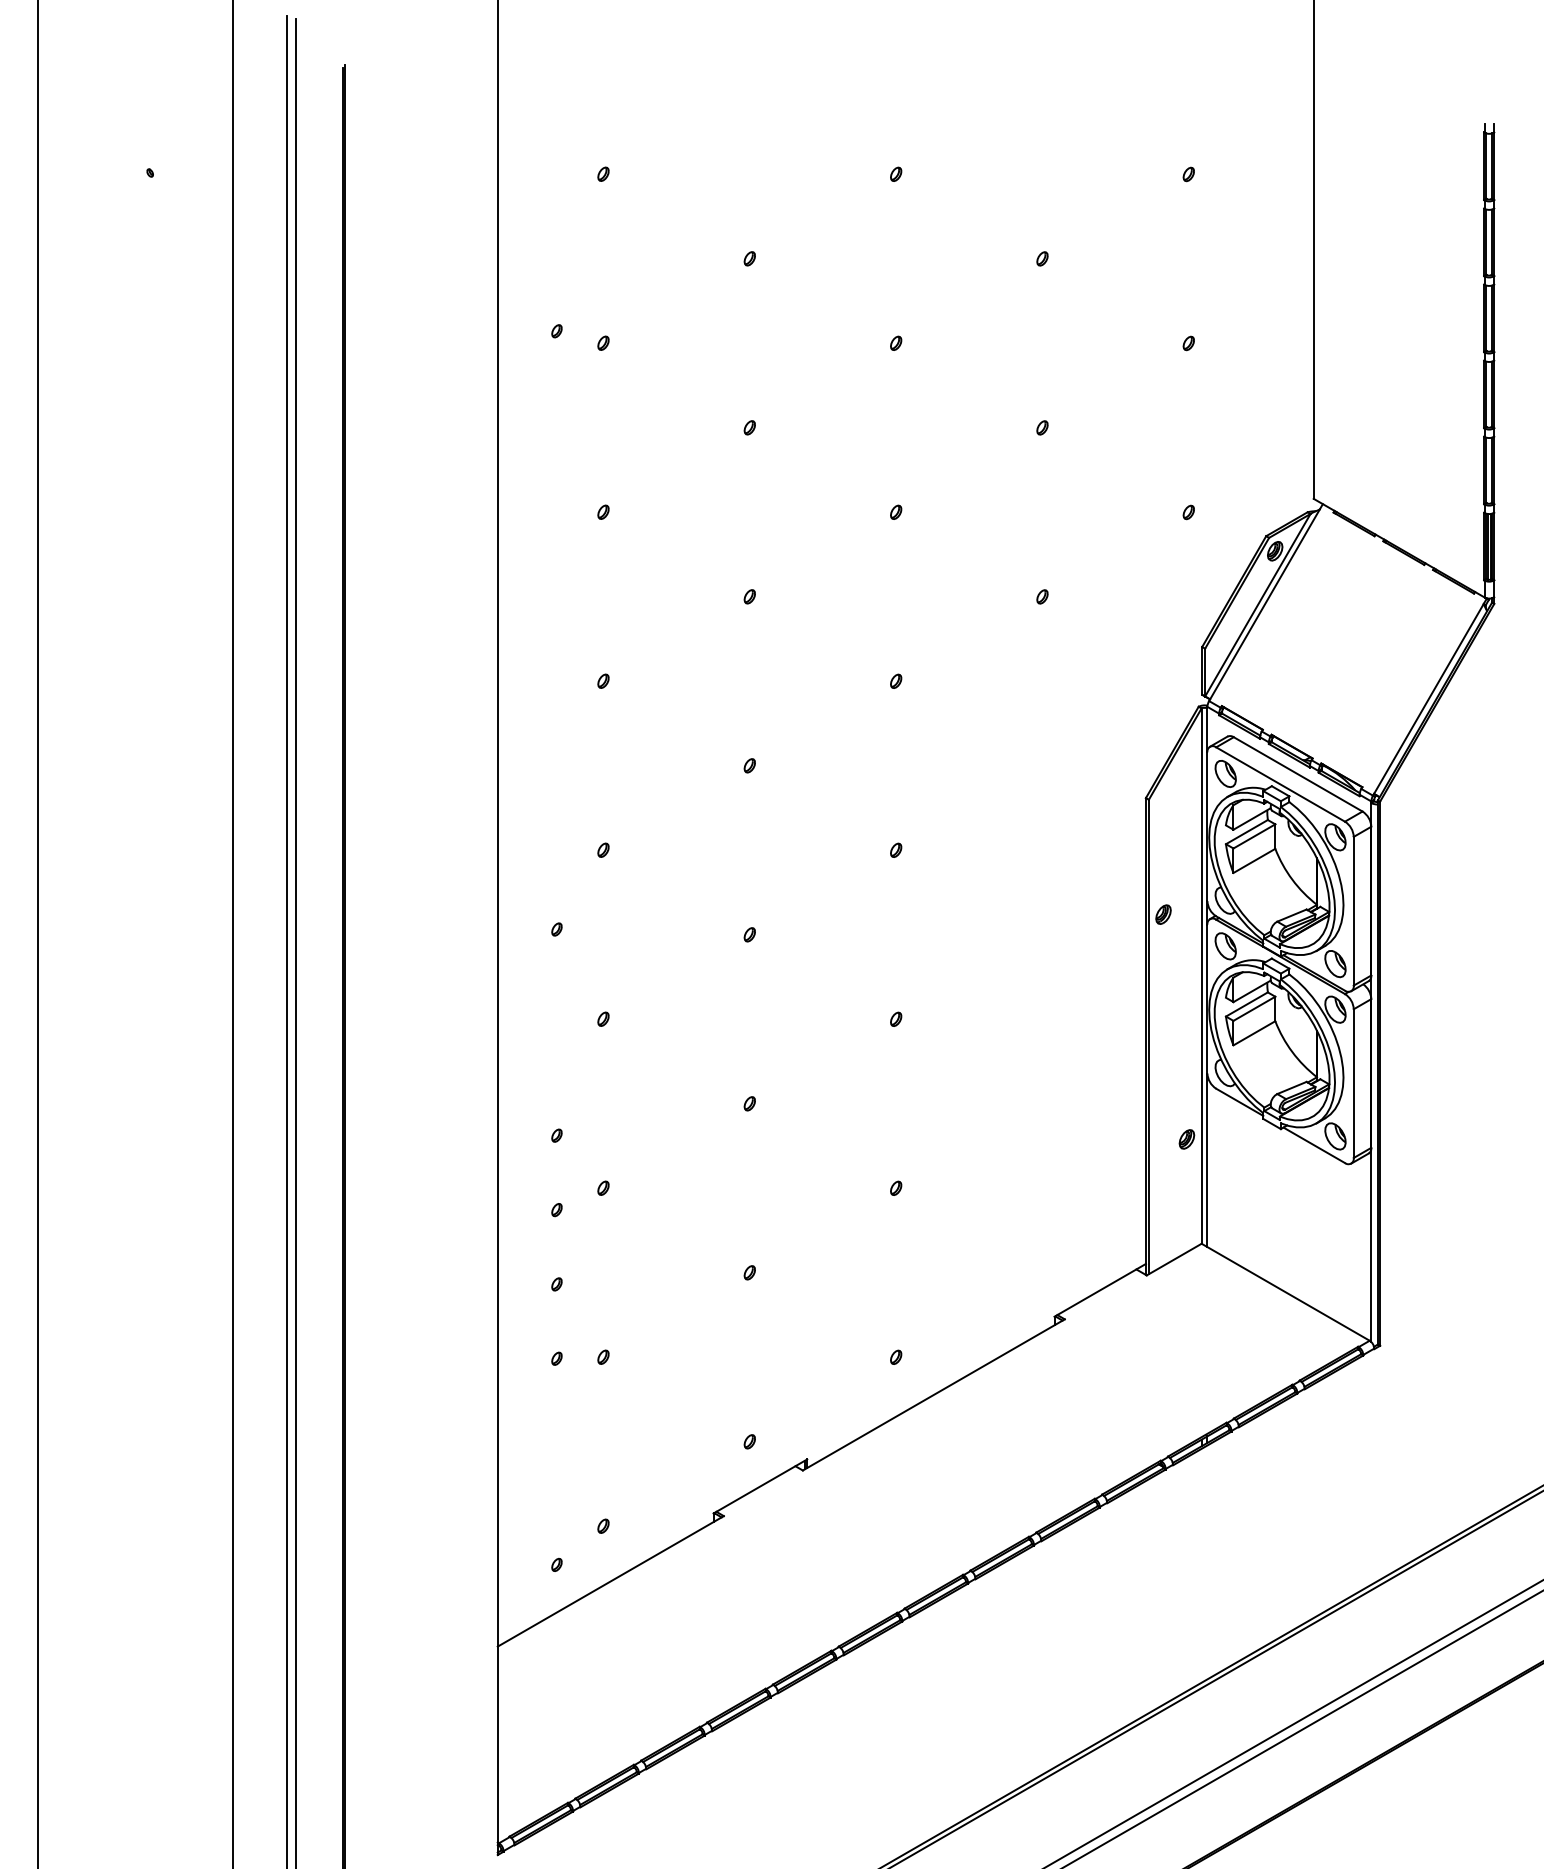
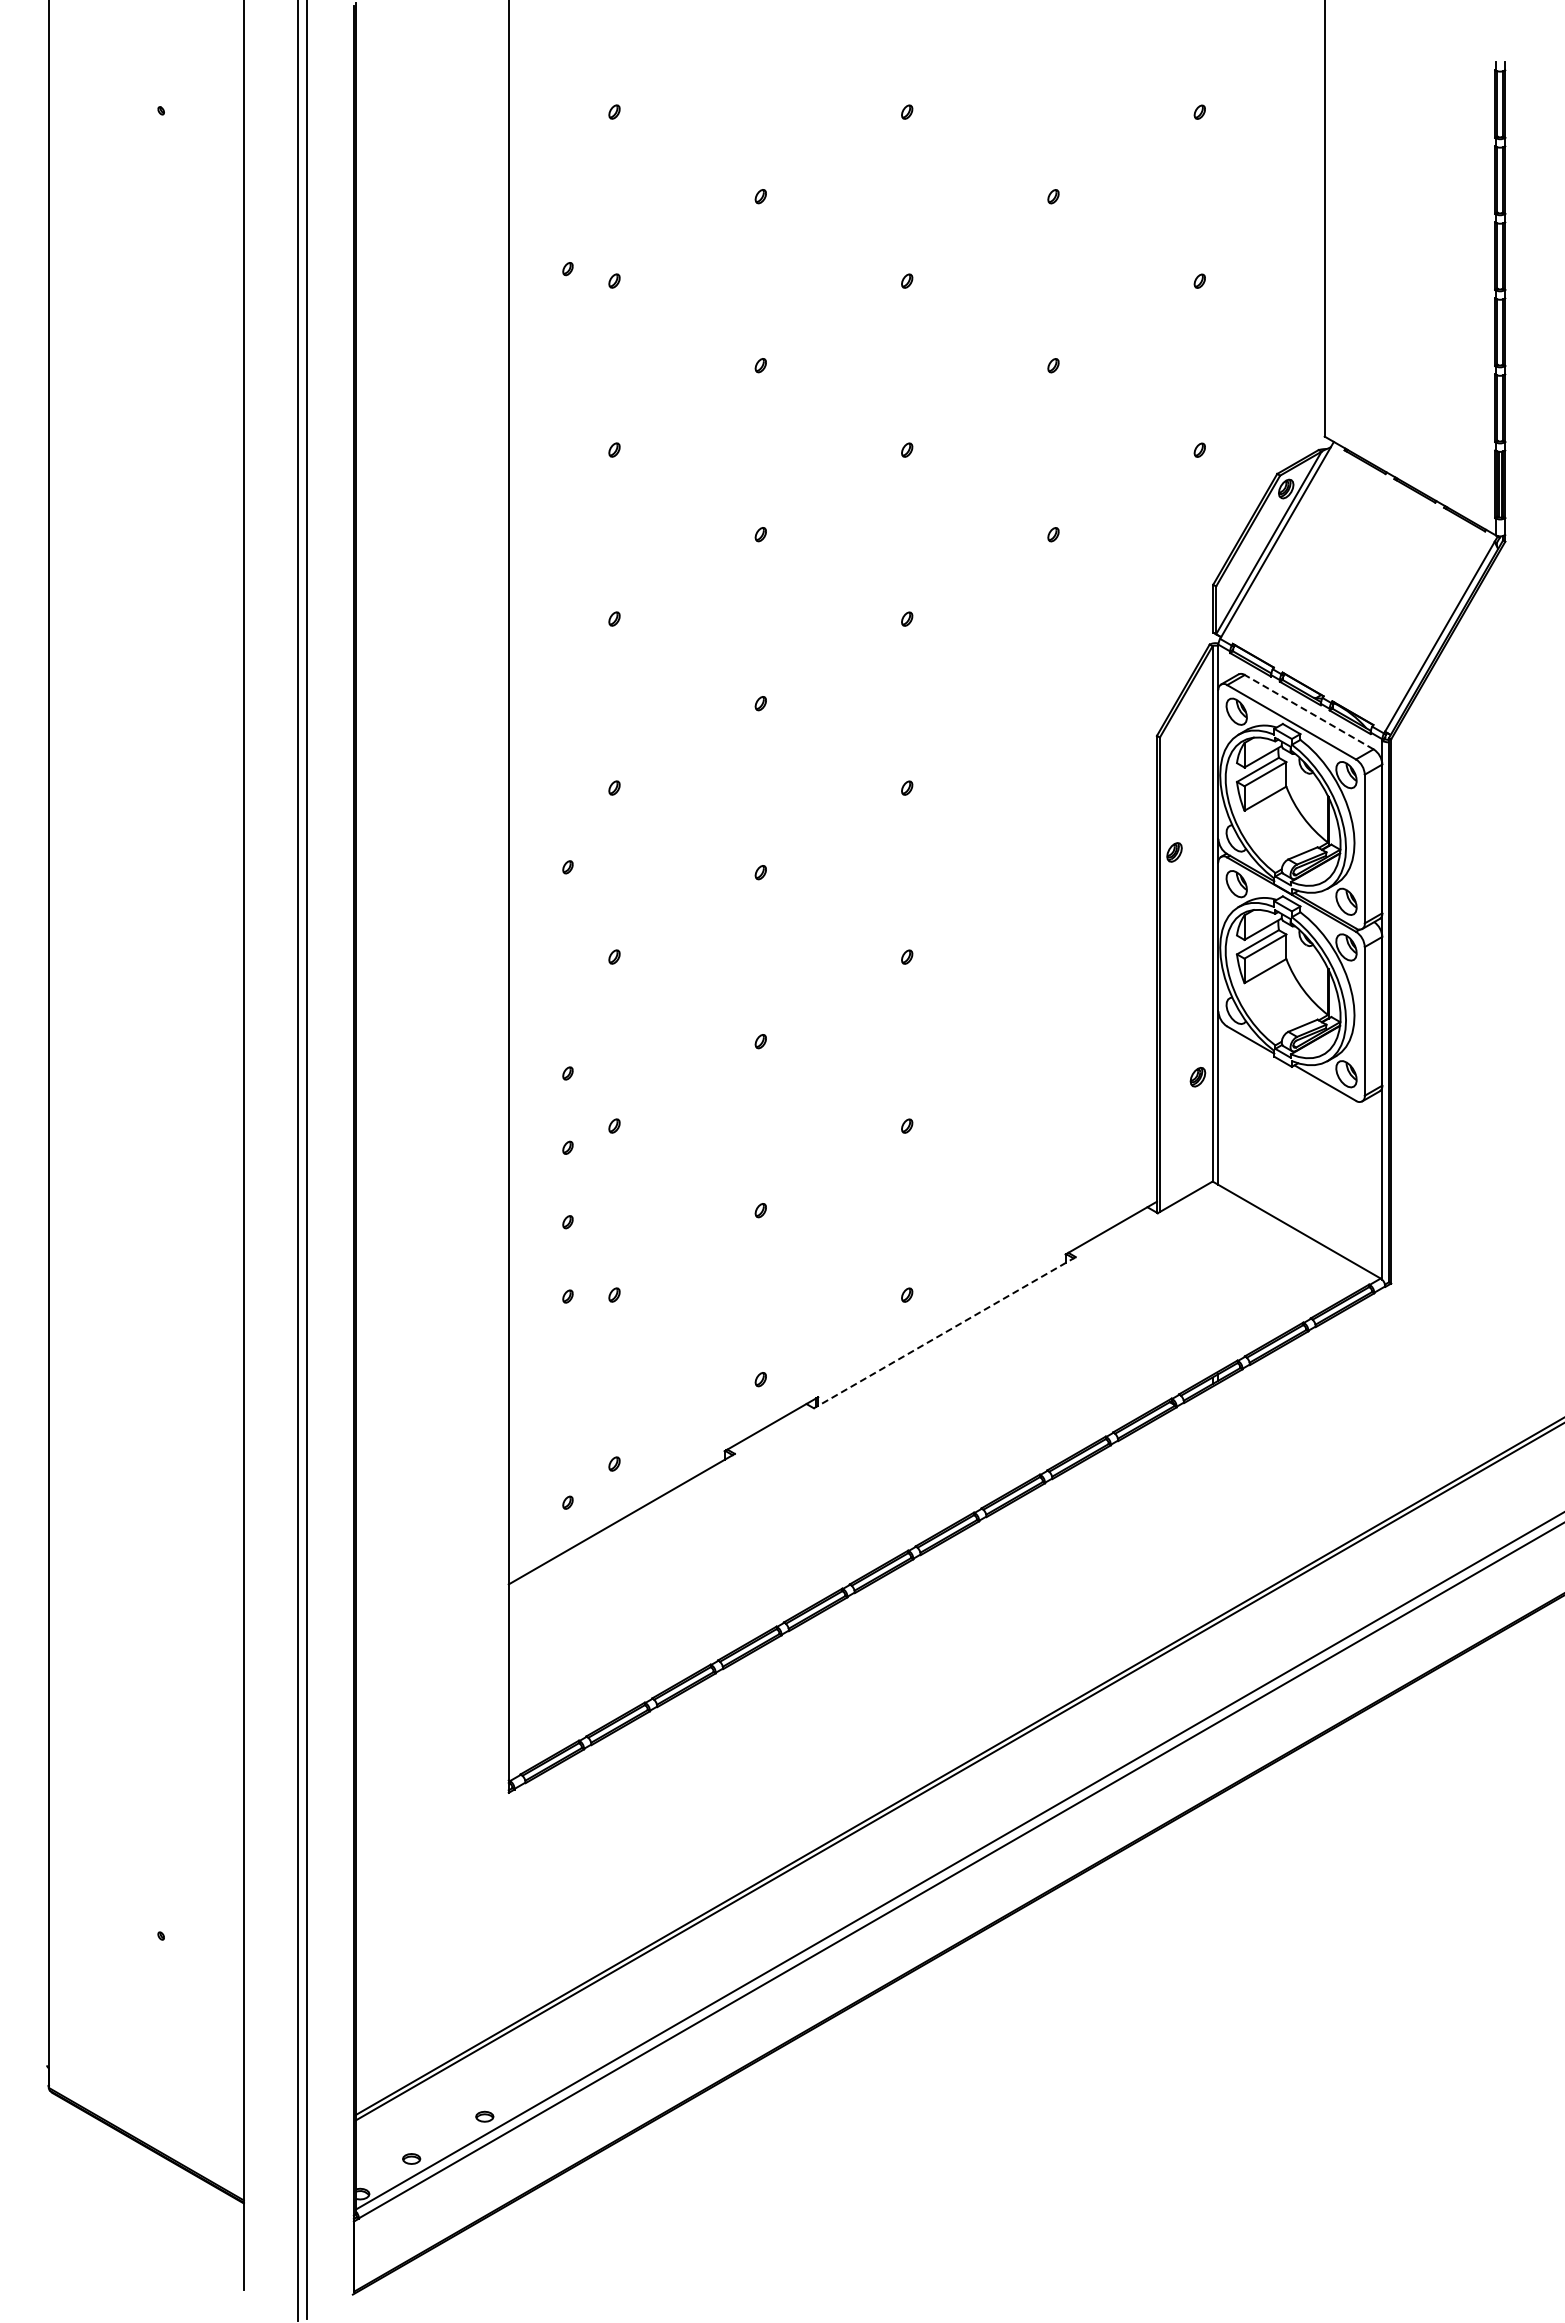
line: (1297, 773) -> (1308, 711), solid -> dashed
line: (933, 1394) -> (944, 1332), solid -> dashed

